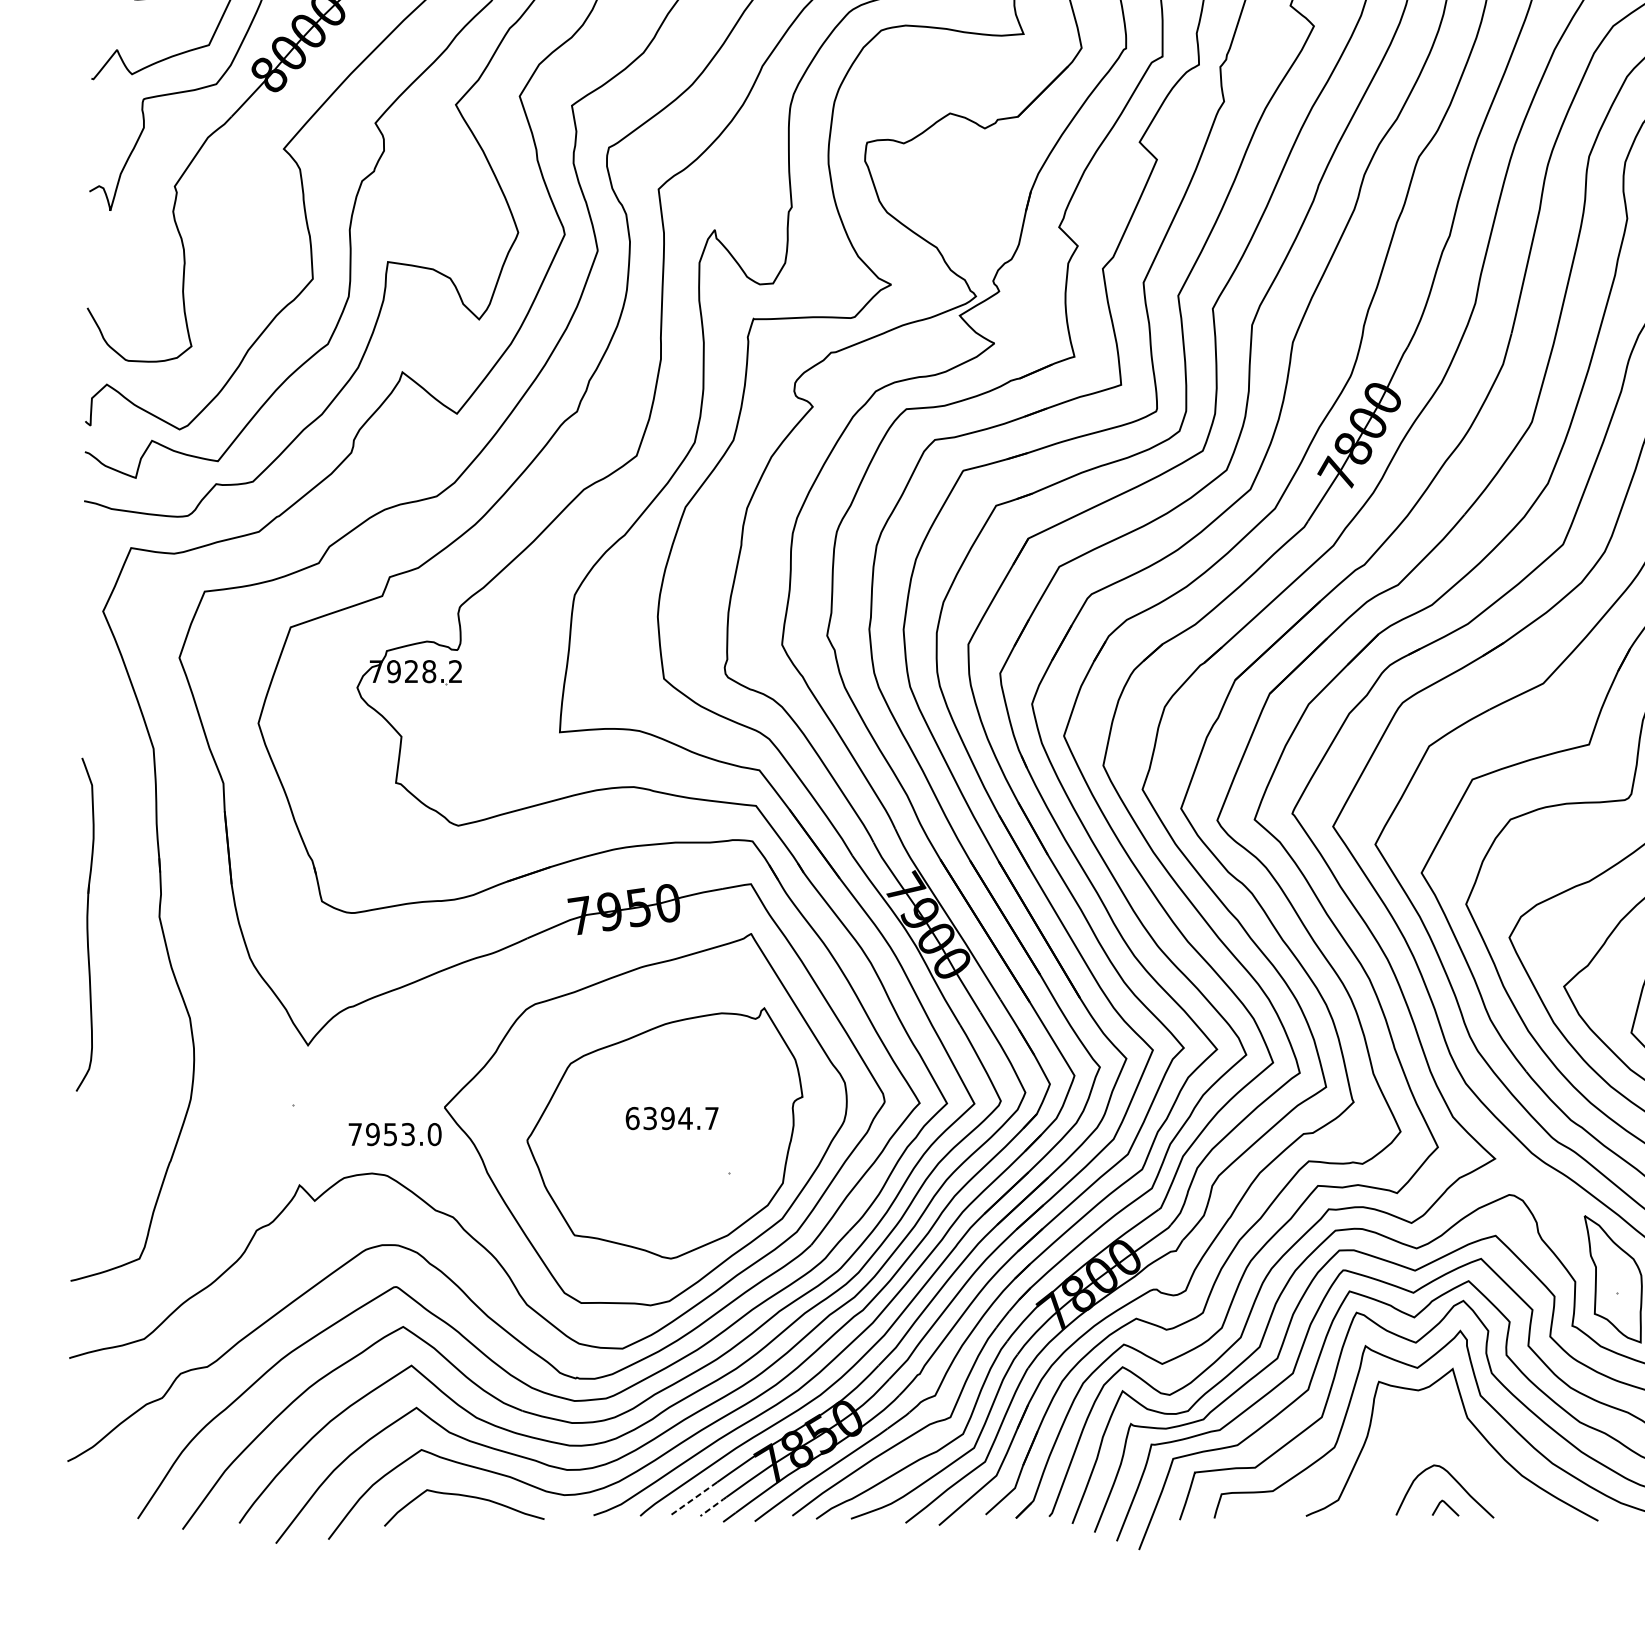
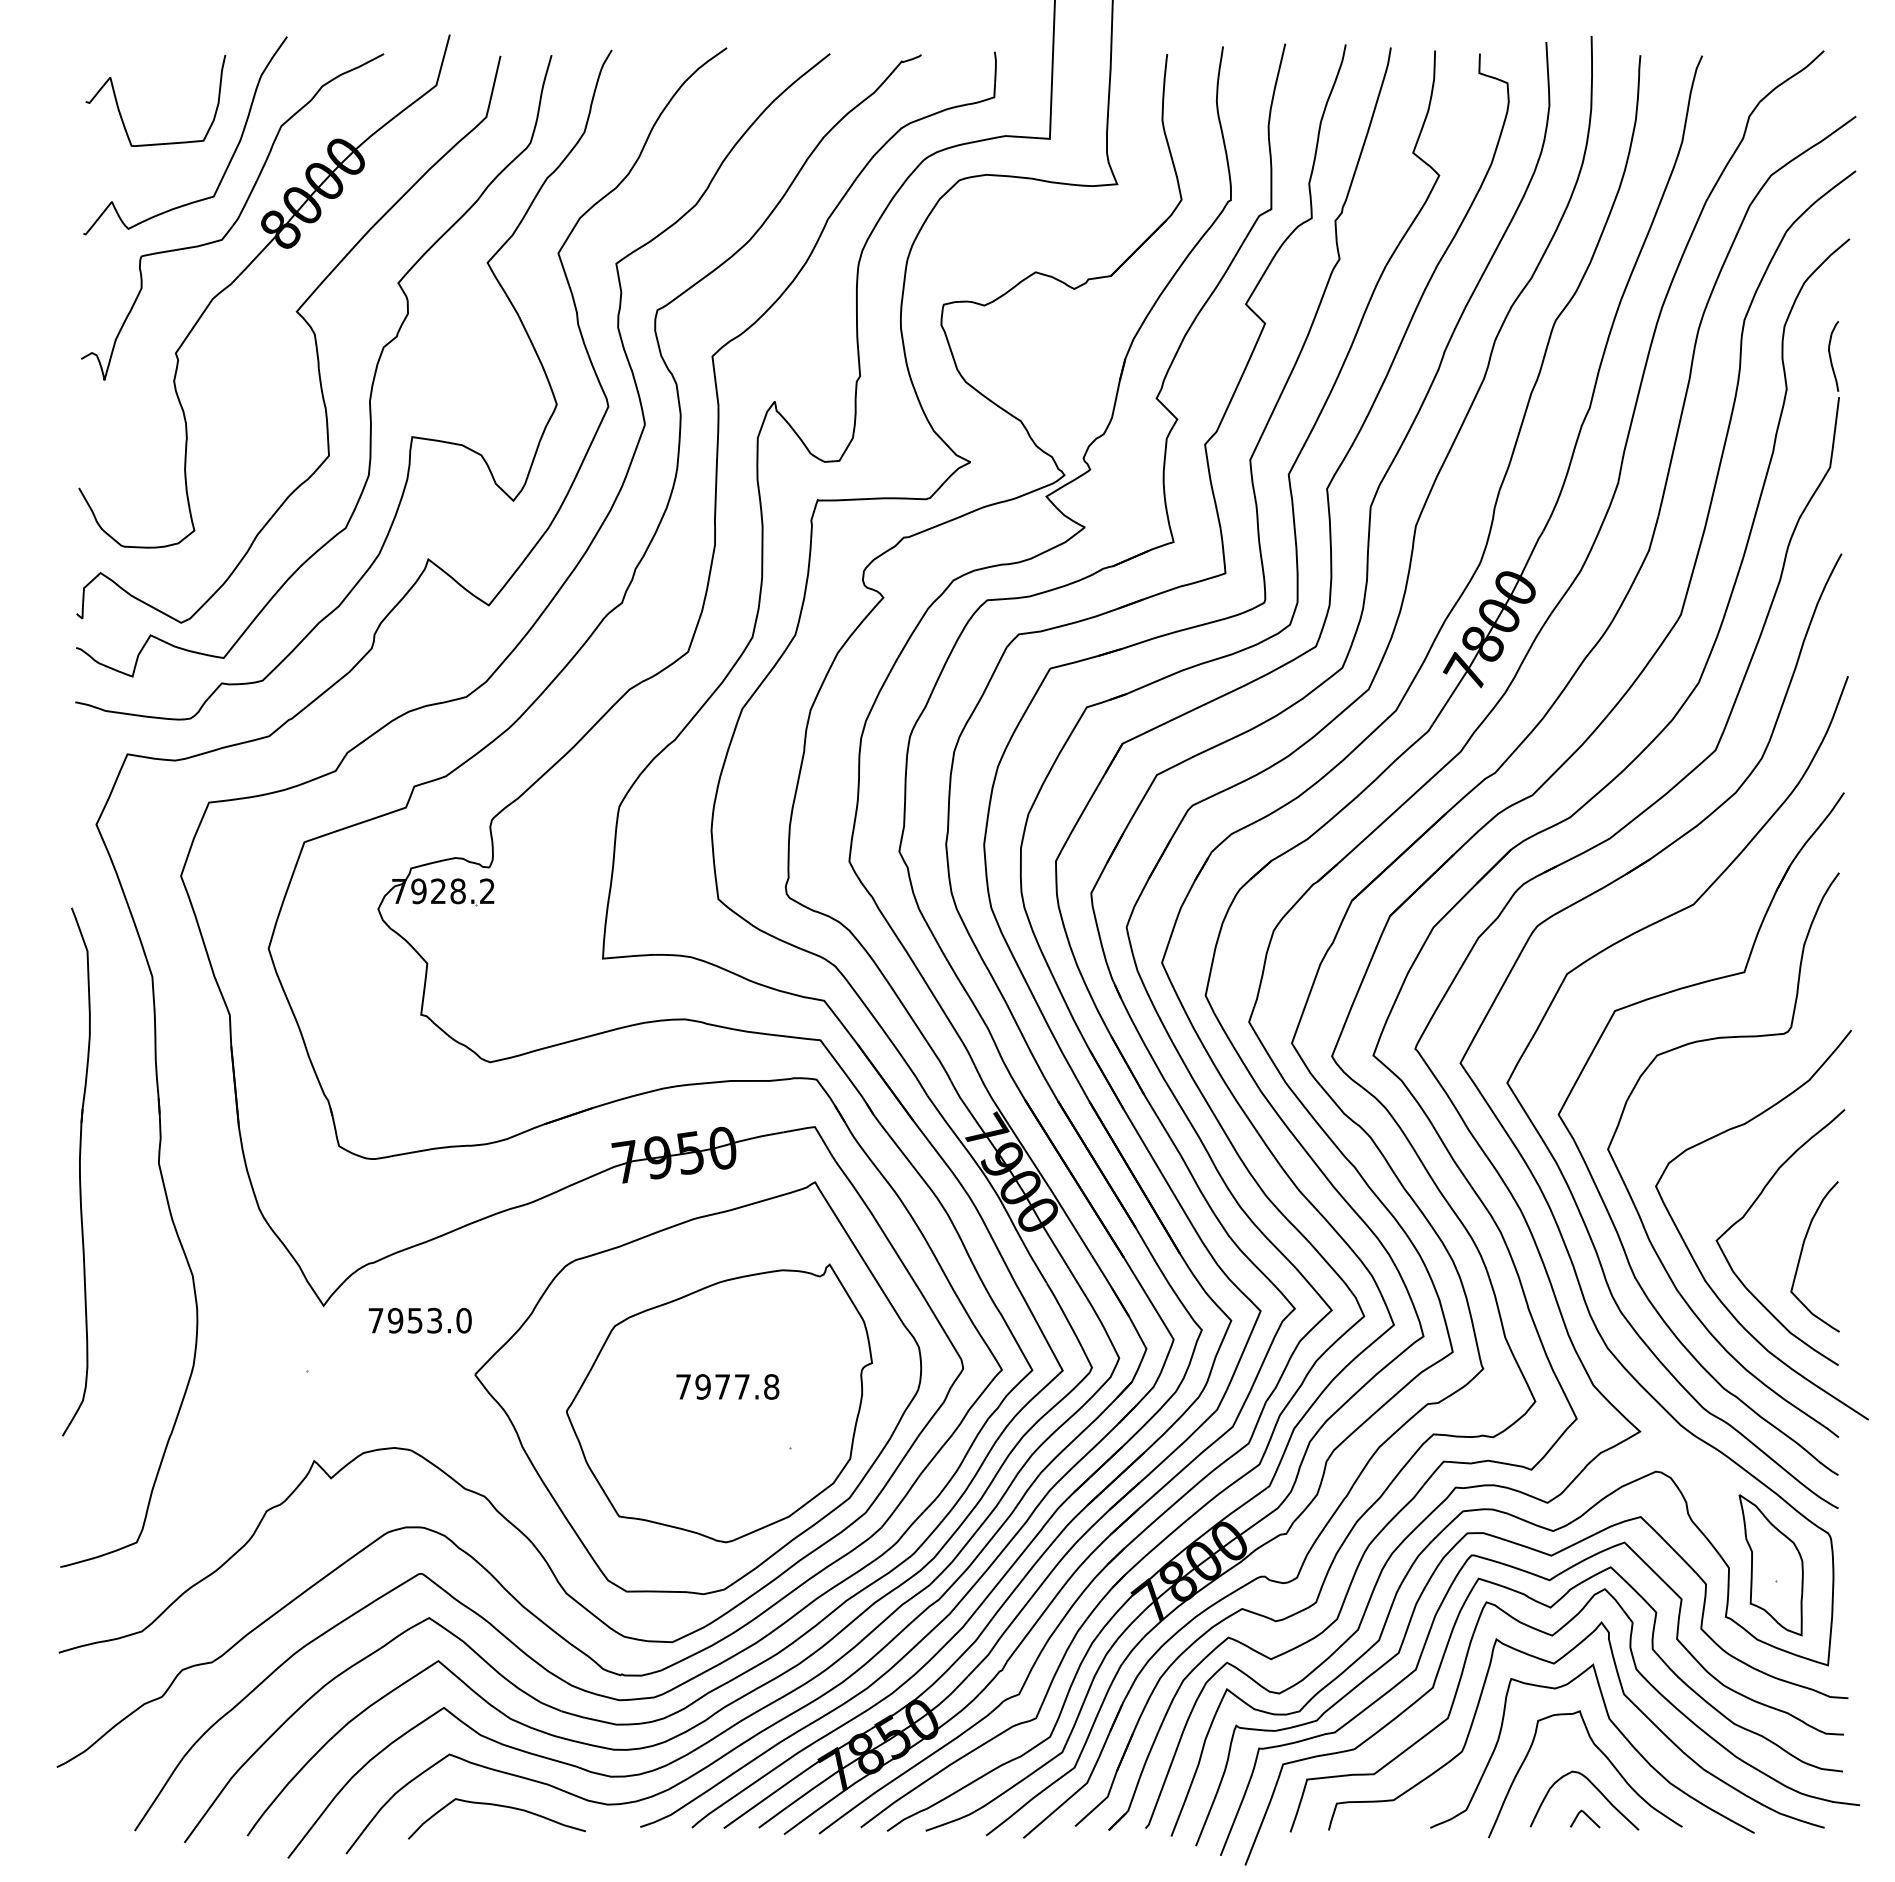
part: (85, 924) -> (76, 1171), size x1.43
text: (672, 1118) -> (727, 1386), 6394.7 -> 7977.8
text: (394, 1134) -> (419, 1320), moved
curve: (1462, 1450) -> (1603, 1755), added
line: (692, 1499) -> (749, 1809), dashed -> solid
line: (713, 1506) -> (773, 1817), dashed -> solid

